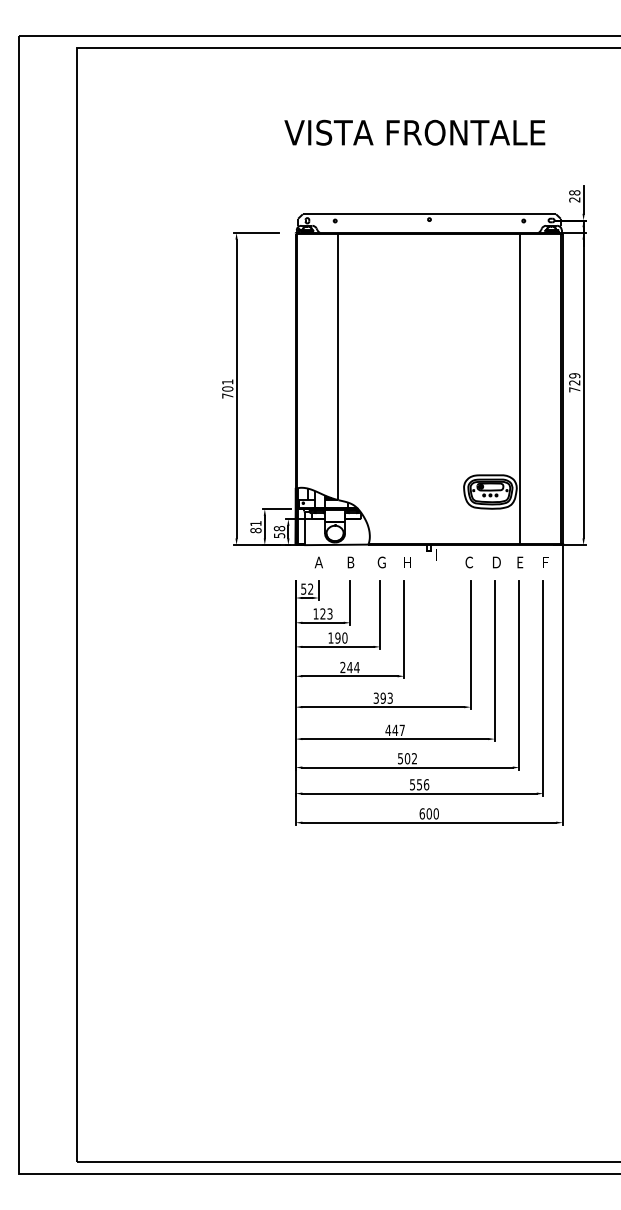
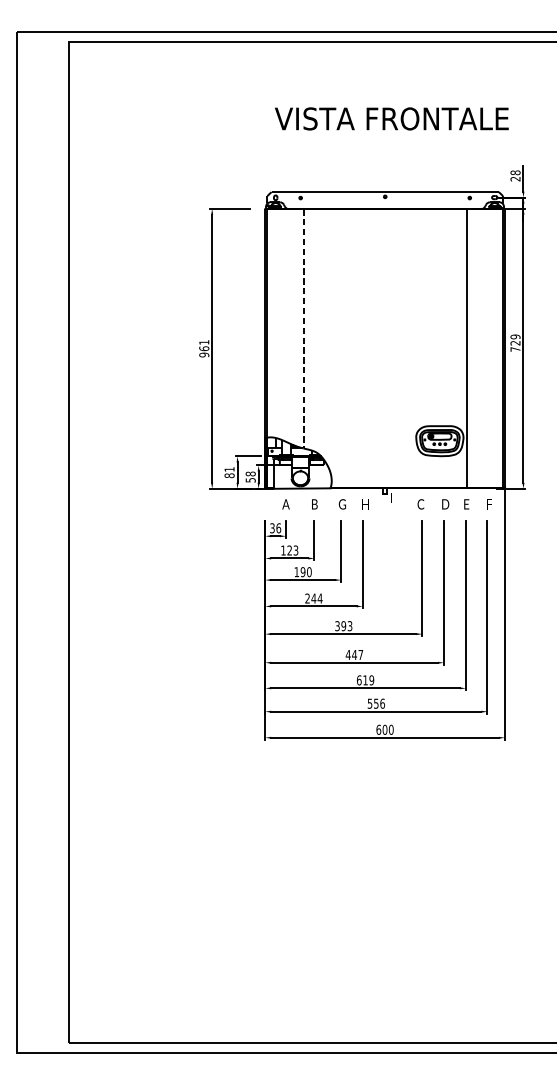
text: (414, 132) -> (391, 118), moved
line: (338, 367) -> (303, 329), solid -> dashed
text: (227, 392) -> (204, 351), 701 -> 961
text: (307, 588) -> (275, 527), 52 -> 36
text: (407, 758) -> (365, 680), 502 -> 619

